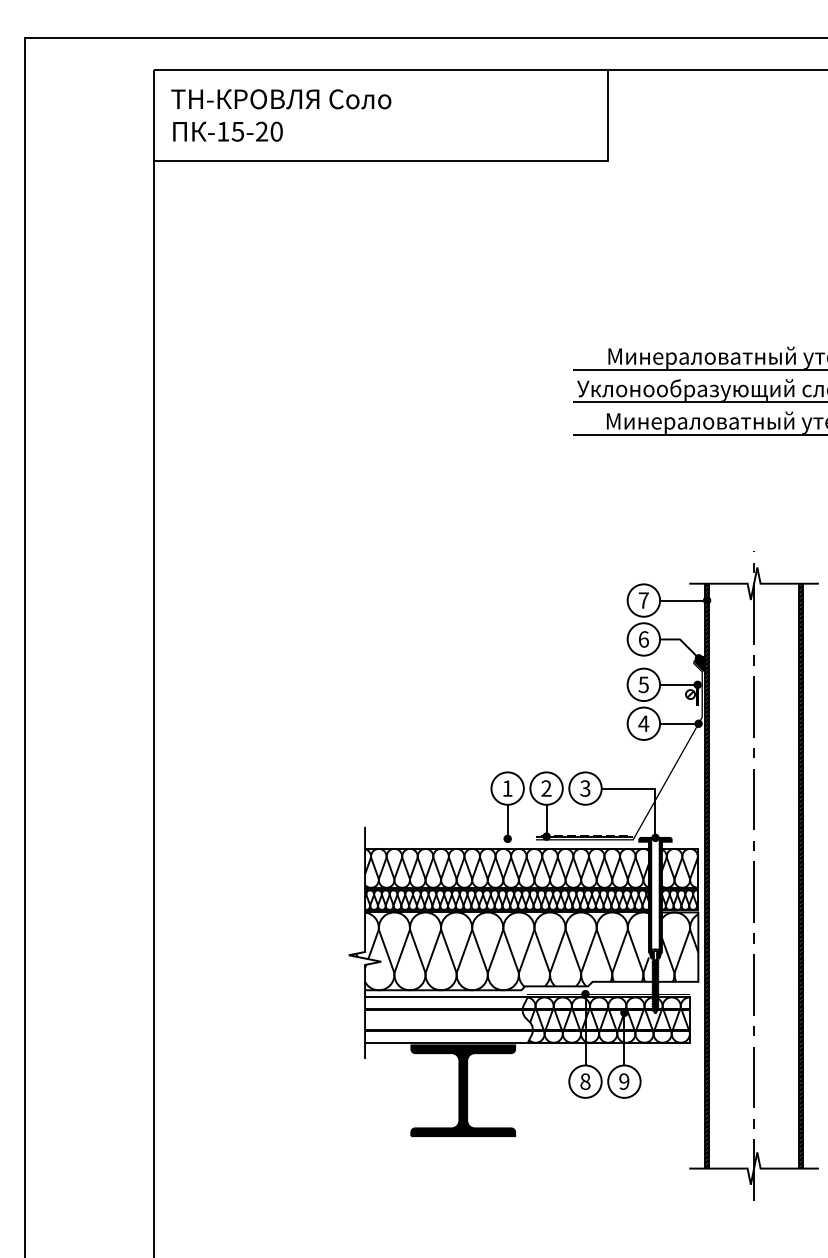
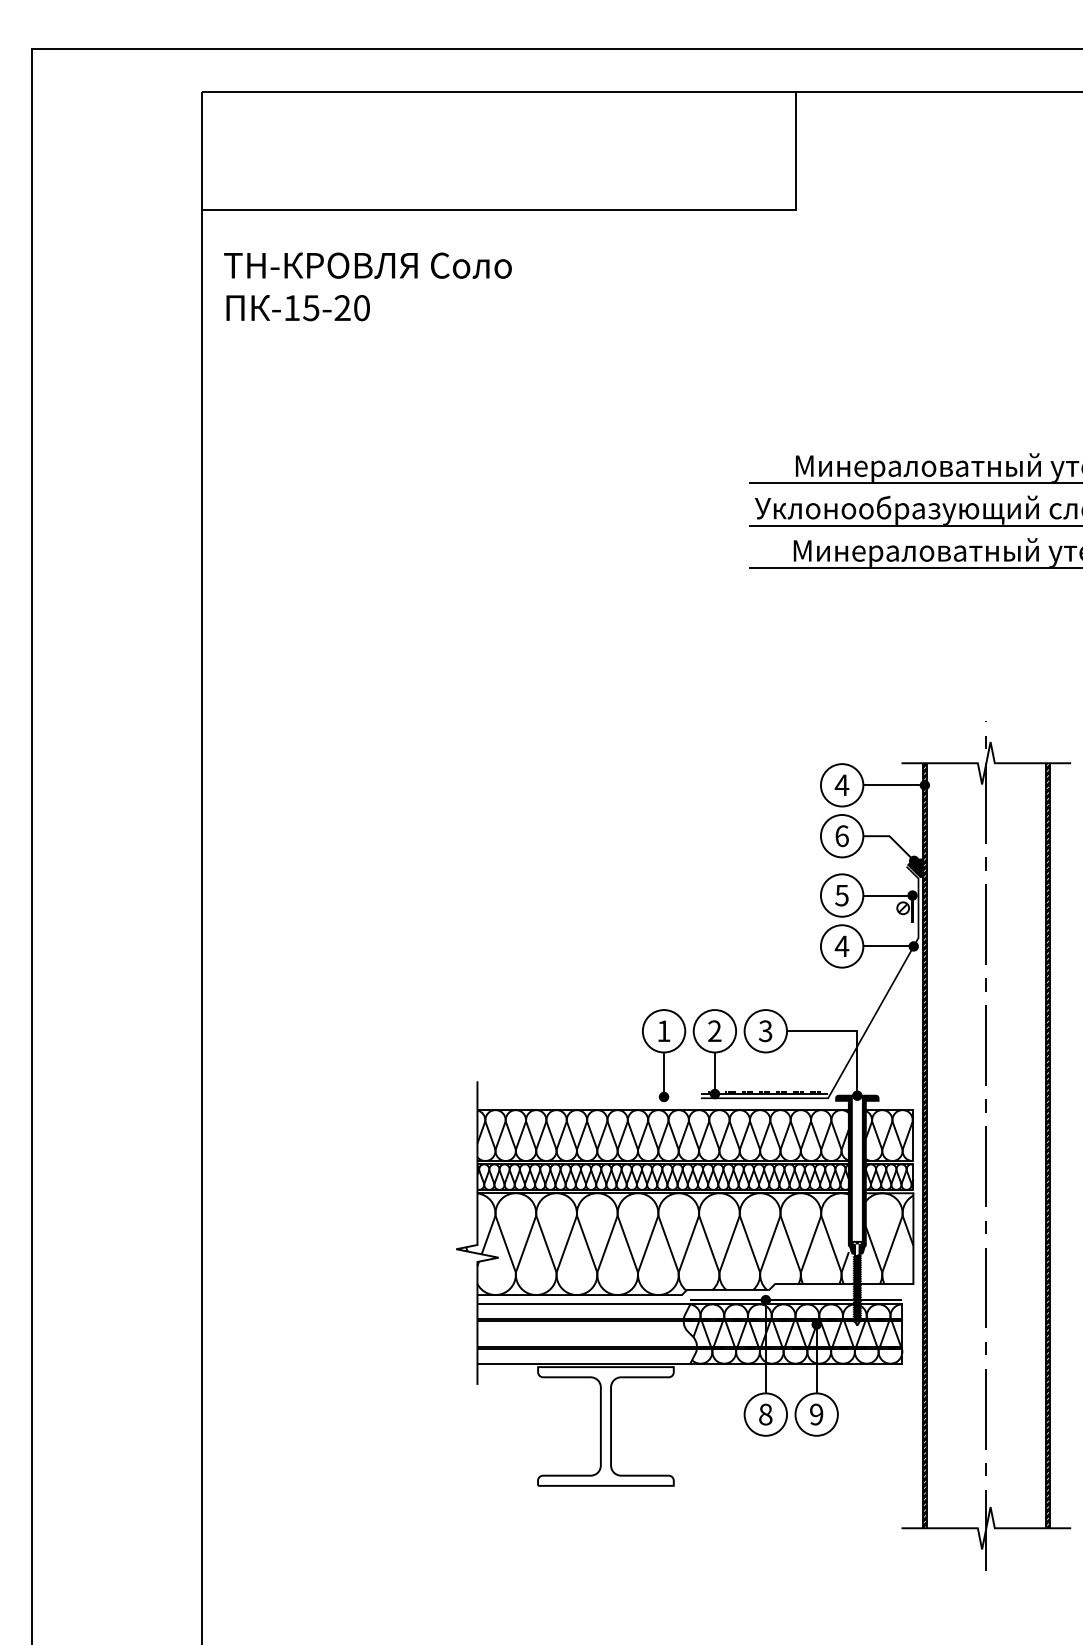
text: (281, 115) -> (368, 286), moved
text: (643, 600) -> (841, 785), 7 -> 4
fill: (463, 1090) -> (606, 1426), removed

